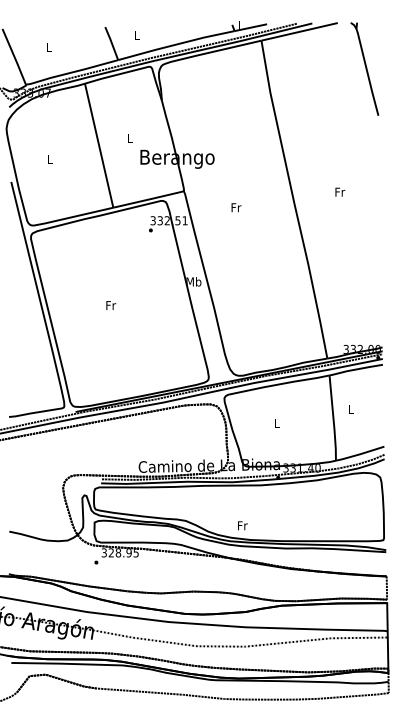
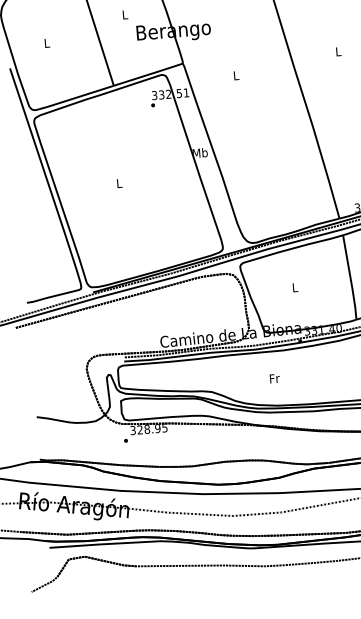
text: (340, 191) -> (338, 51), Fr -> L
text: (236, 207) -> (236, 75), Fr -> L
text: (111, 305) -> (120, 183), Fr -> L
text: (242, 525) -> (274, 378), moved

